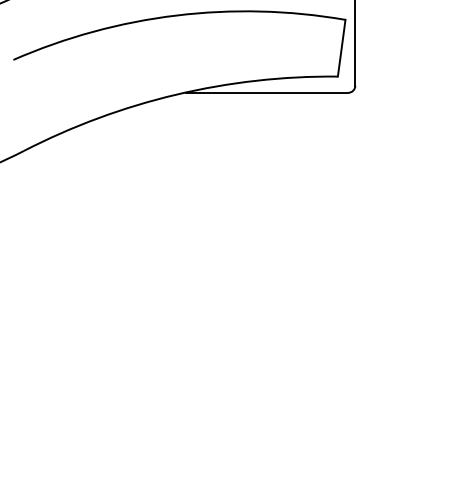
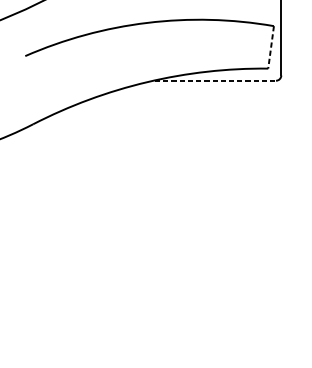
line: (341, 48) -> (270, 47), solid -> dashed
line: (267, 92) -> (215, 80), solid -> dashed

